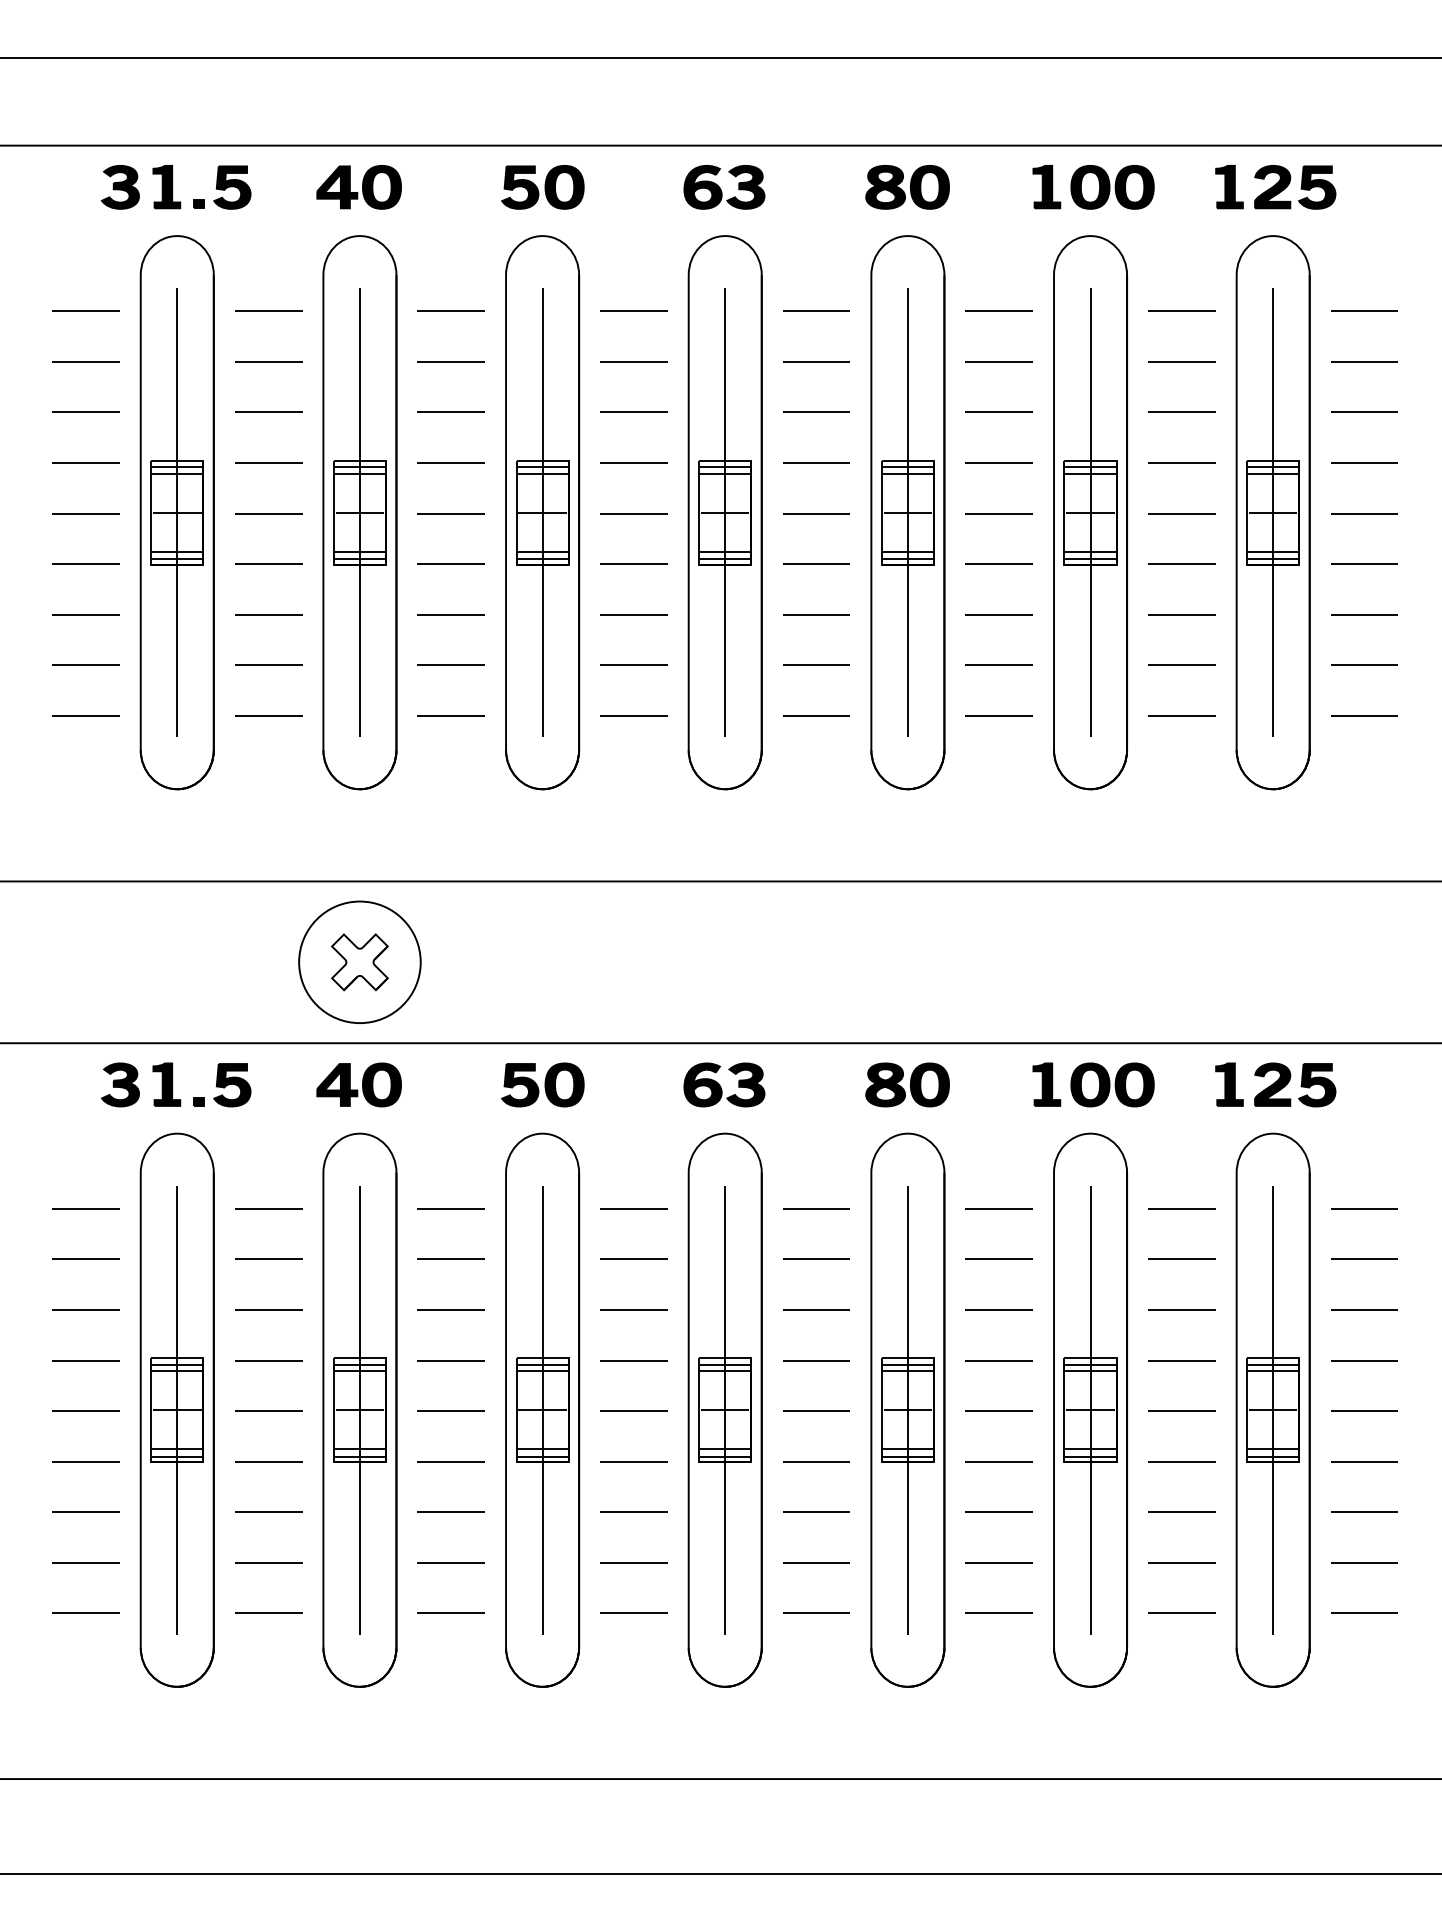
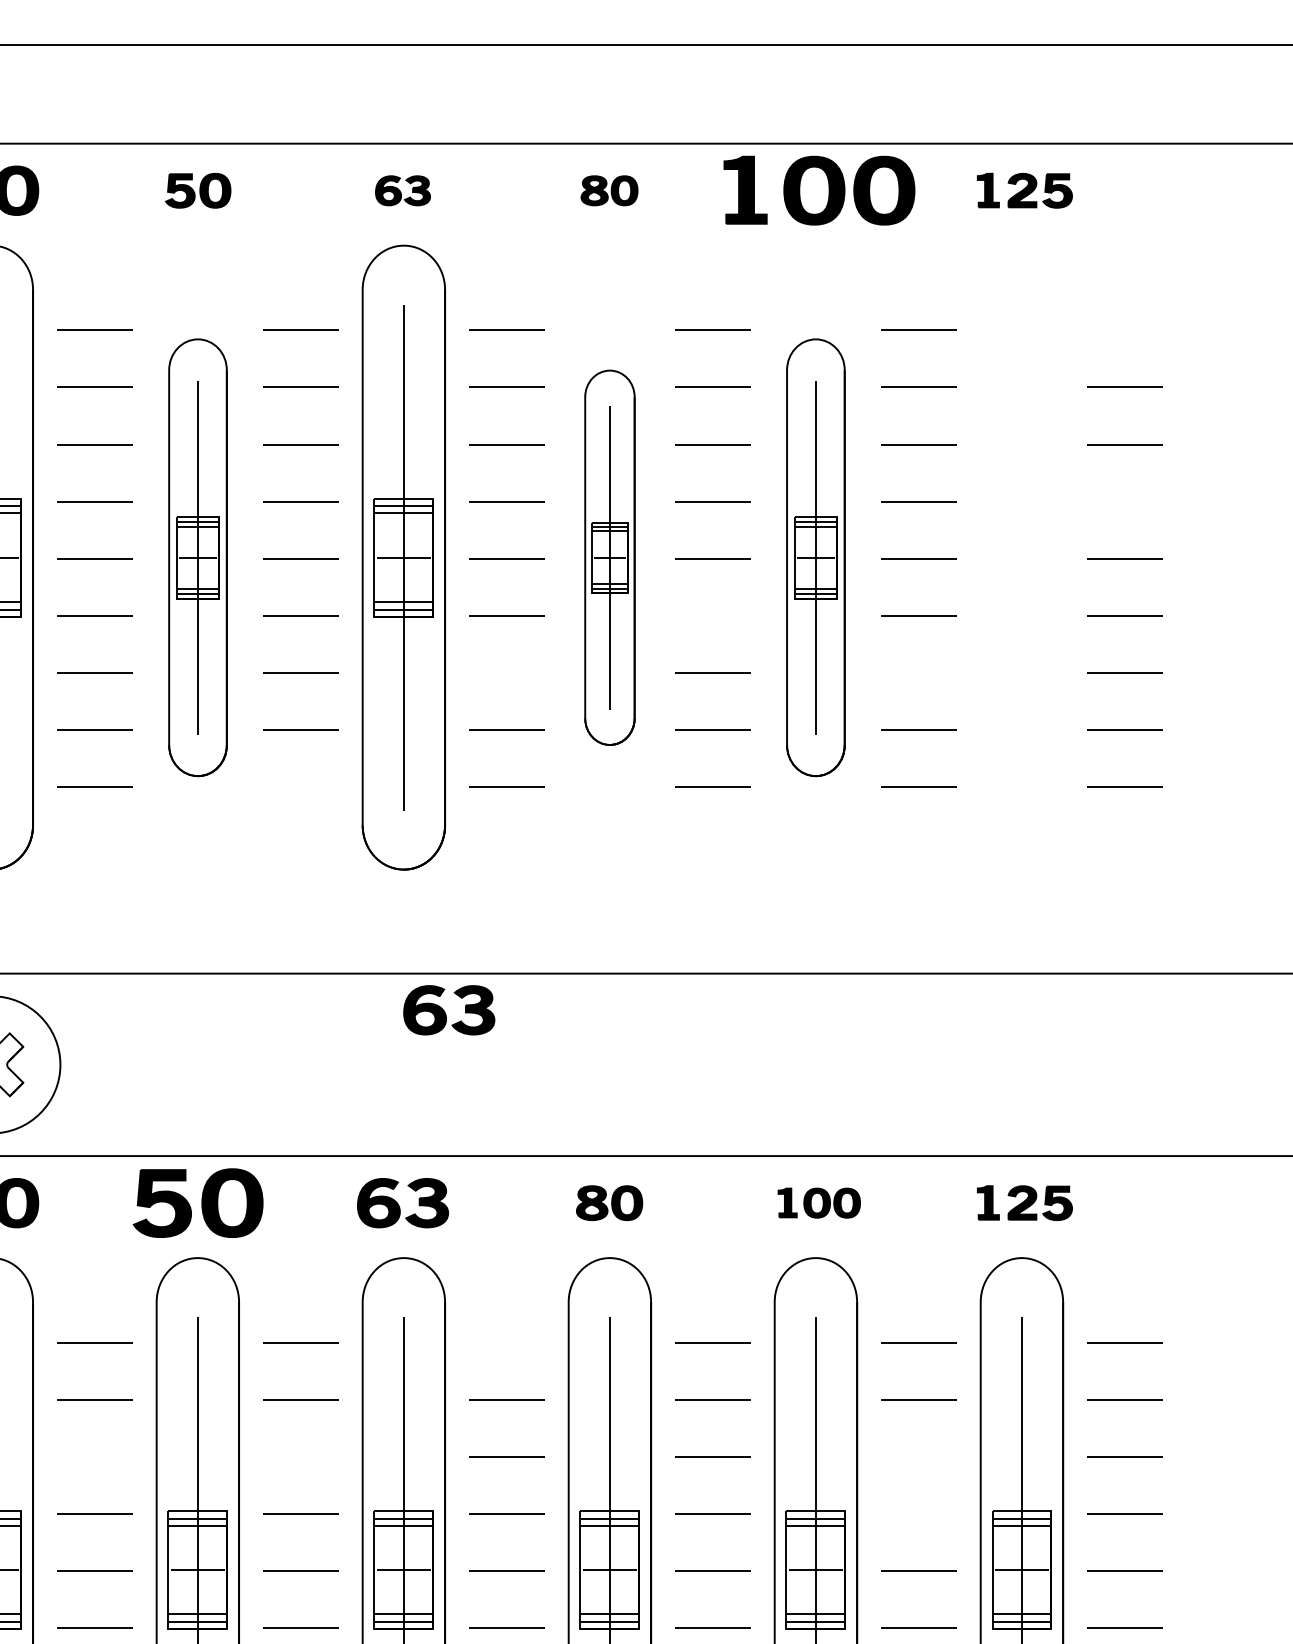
part: (542, 187) -> (197, 190), size x0.7
part: (724, 187) -> (403, 190), size x0.6
part: (907, 187) -> (609, 190), size x0.6
part: (1093, 187) -> (819, 190), size x1.4
part: (1275, 187) -> (1024, 190), size x0.7
line: (1364, 310) -> (1124, 329), removed
line: (1364, 462) -> (1124, 501), removed
part: (542, 512) -> (197, 557), size x0.7
part: (907, 512) -> (609, 557), size x0.6
part: (1090, 512) -> (815, 557), size x0.7
part: (1272, 512) -> (1021, 557), removed
line: (998, 563) -> (712, 614), removed
line: (816, 614) -> (506, 672), removed
line: (1181, 614) -> (918, 672), removed
line: (633, 715) -> (300, 786), removed
part: (765, 913) -> (449, 1009), added
part: (542, 1084) -> (197, 1202), size x1.4
part: (907, 1084) -> (609, 1202), size x0.7
part: (1093, 1084) -> (819, 1202), size x0.6
part: (1275, 1084) -> (1024, 1202), size x0.7
line: (816, 1208) -> (506, 1342), removed
line: (450, 1309) -> (94, 1456), removed
line: (633, 1309) -> (300, 1456), removed
line: (1181, 1309) -> (918, 1456), removed
line: (1181, 1360) -> (918, 1513), removed

